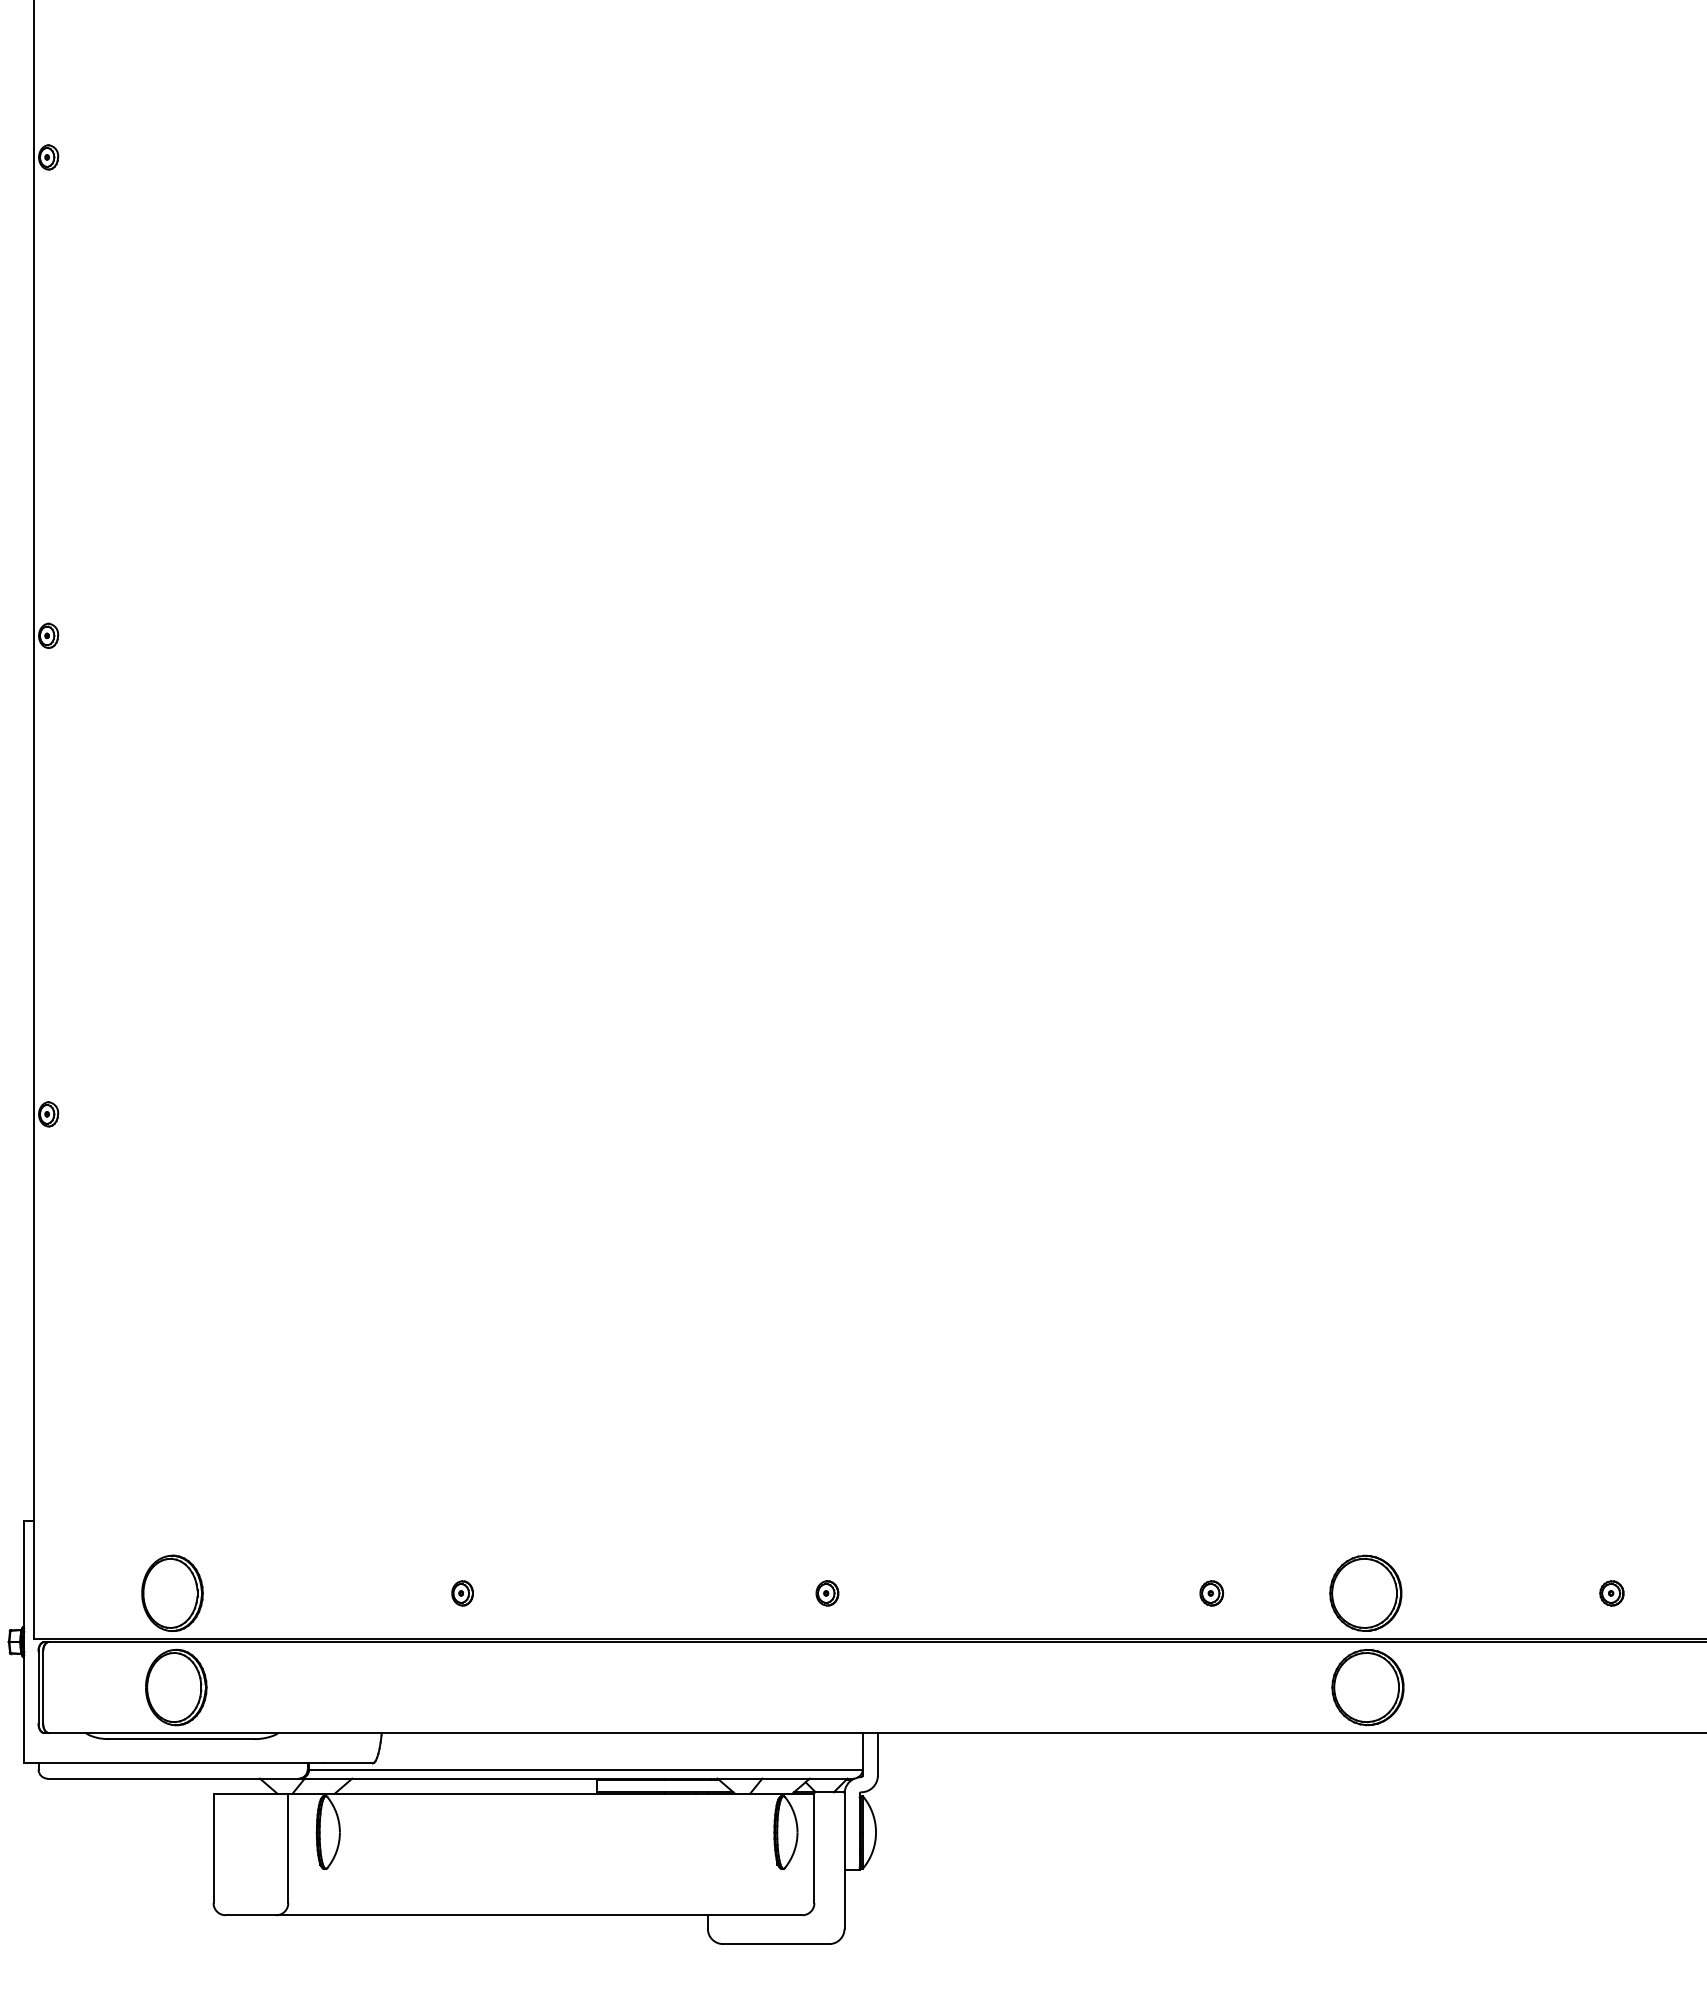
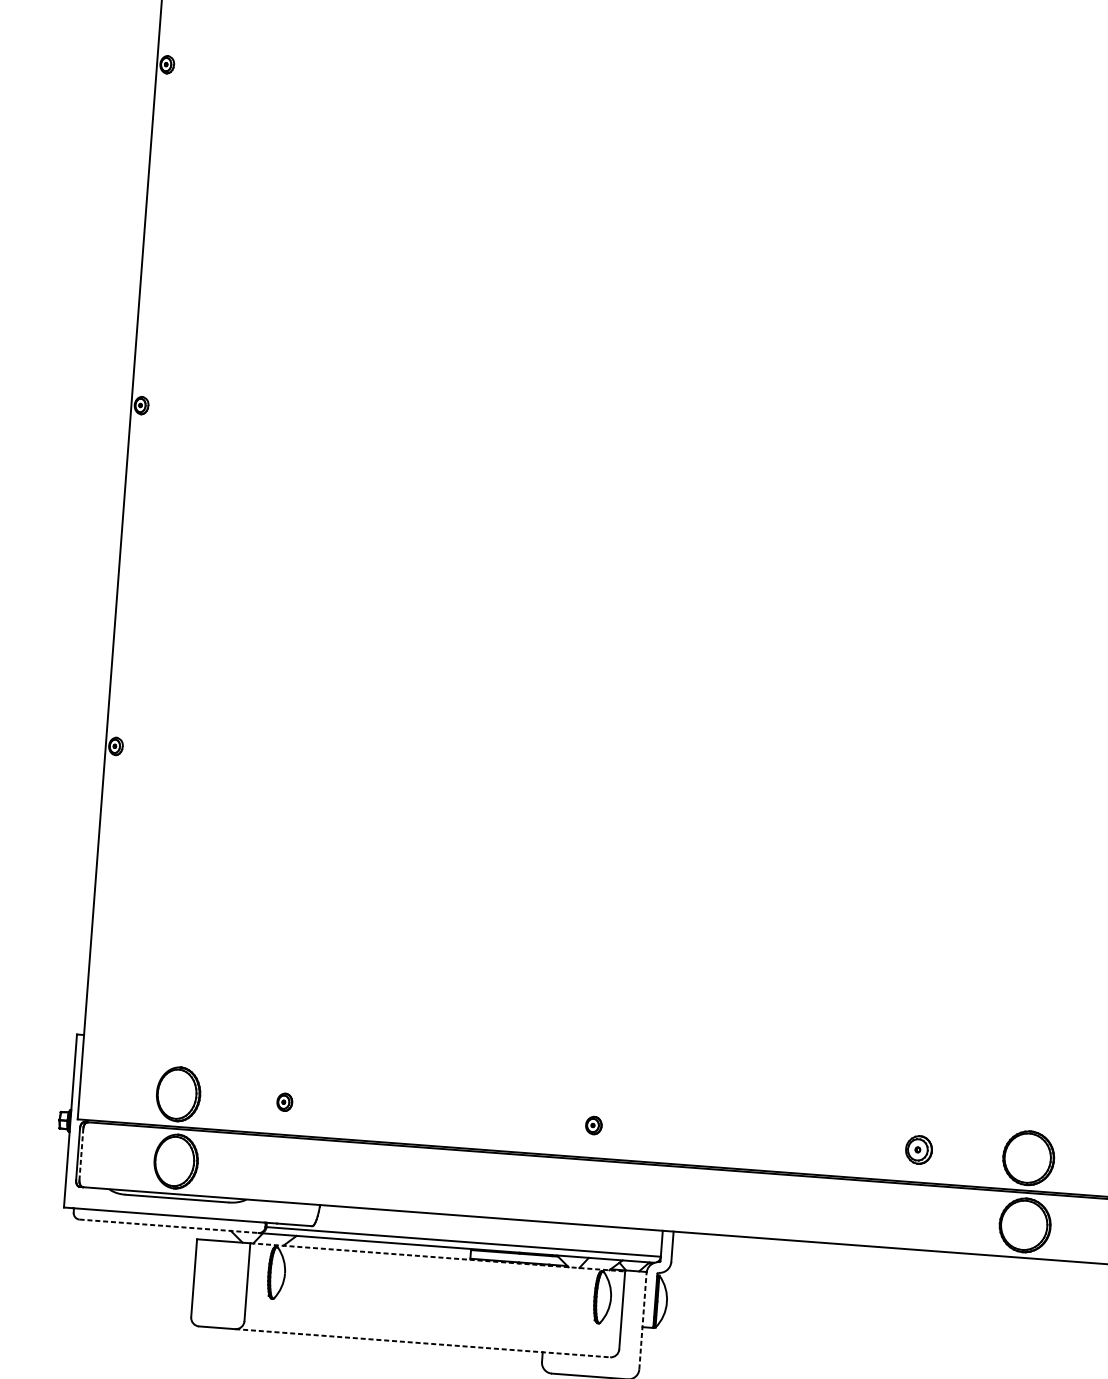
part: (462, 1593) -> (284, 1102), moved
part: (827, 1593) -> (593, 1125), moved
part: (1211, 1593) -> (918, 1150), size x1.6
line: (43, 1688) -> (81, 1155), solid -> dashed
line: (173, 1778) -> (169, 1226), solid -> dashed
line: (551, 1793) -> (437, 1257), solid -> dashed
line: (844, 1860) -> (642, 1320), solid -> dashed
line: (539, 1915) -> (422, 1343), solid -> dashed

